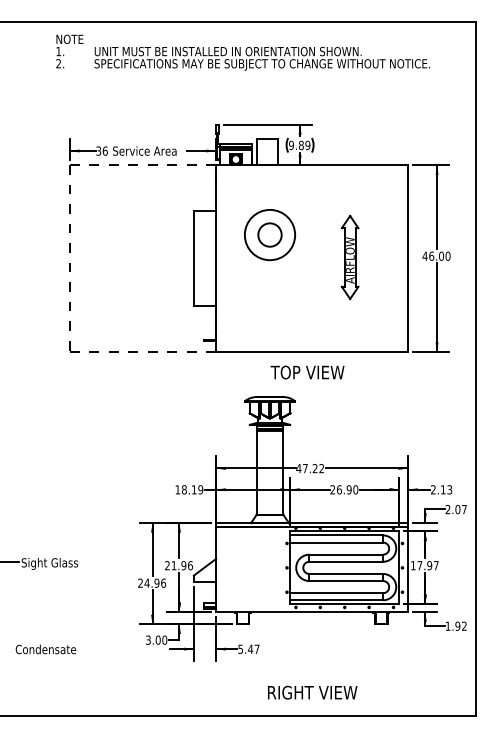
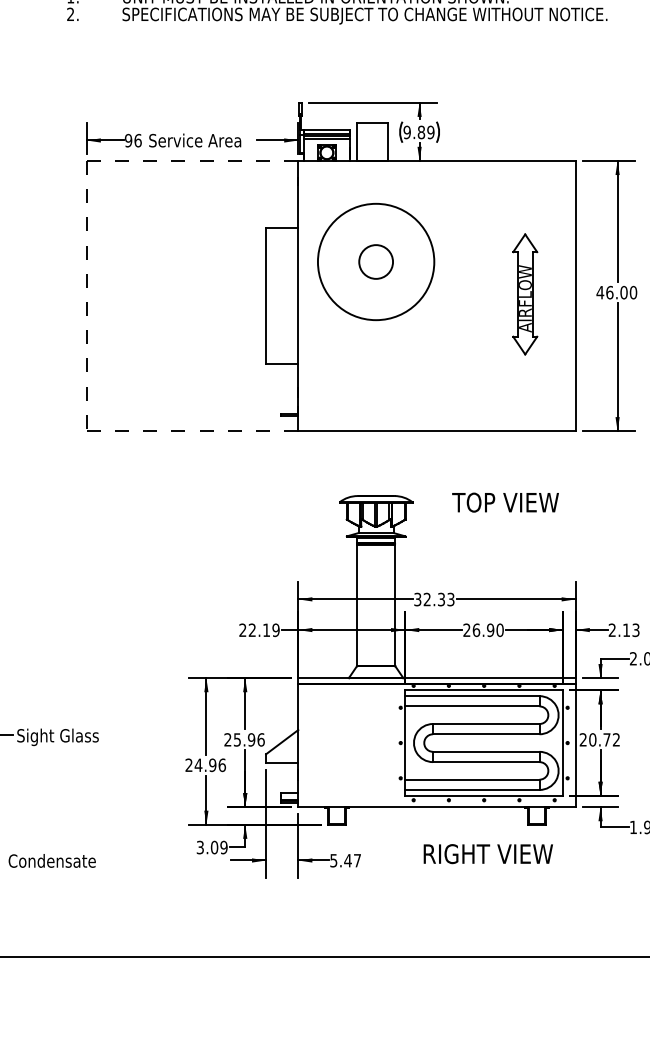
text: (98, 150) -> (128, 139), 36 -> 96
circle: (269, 234) -> (375, 261), size x1.6
part: (349, 257) -> (524, 294), moved
text: (307, 372) -> (505, 502), moved
text: (310, 468) -> (434, 599), 47.22 -> 32.33
text: (180, 489) -> (246, 629), 18.19 -> 22.19
text: (173, 565) -> (236, 739), 21.96 -> 25.96
text: (424, 565) -> (599, 739), 17.97 -> 20.72
text: (164, 639) -> (223, 846), 3.00 -> 3.09
text: (312, 692) -> (488, 853), moved

